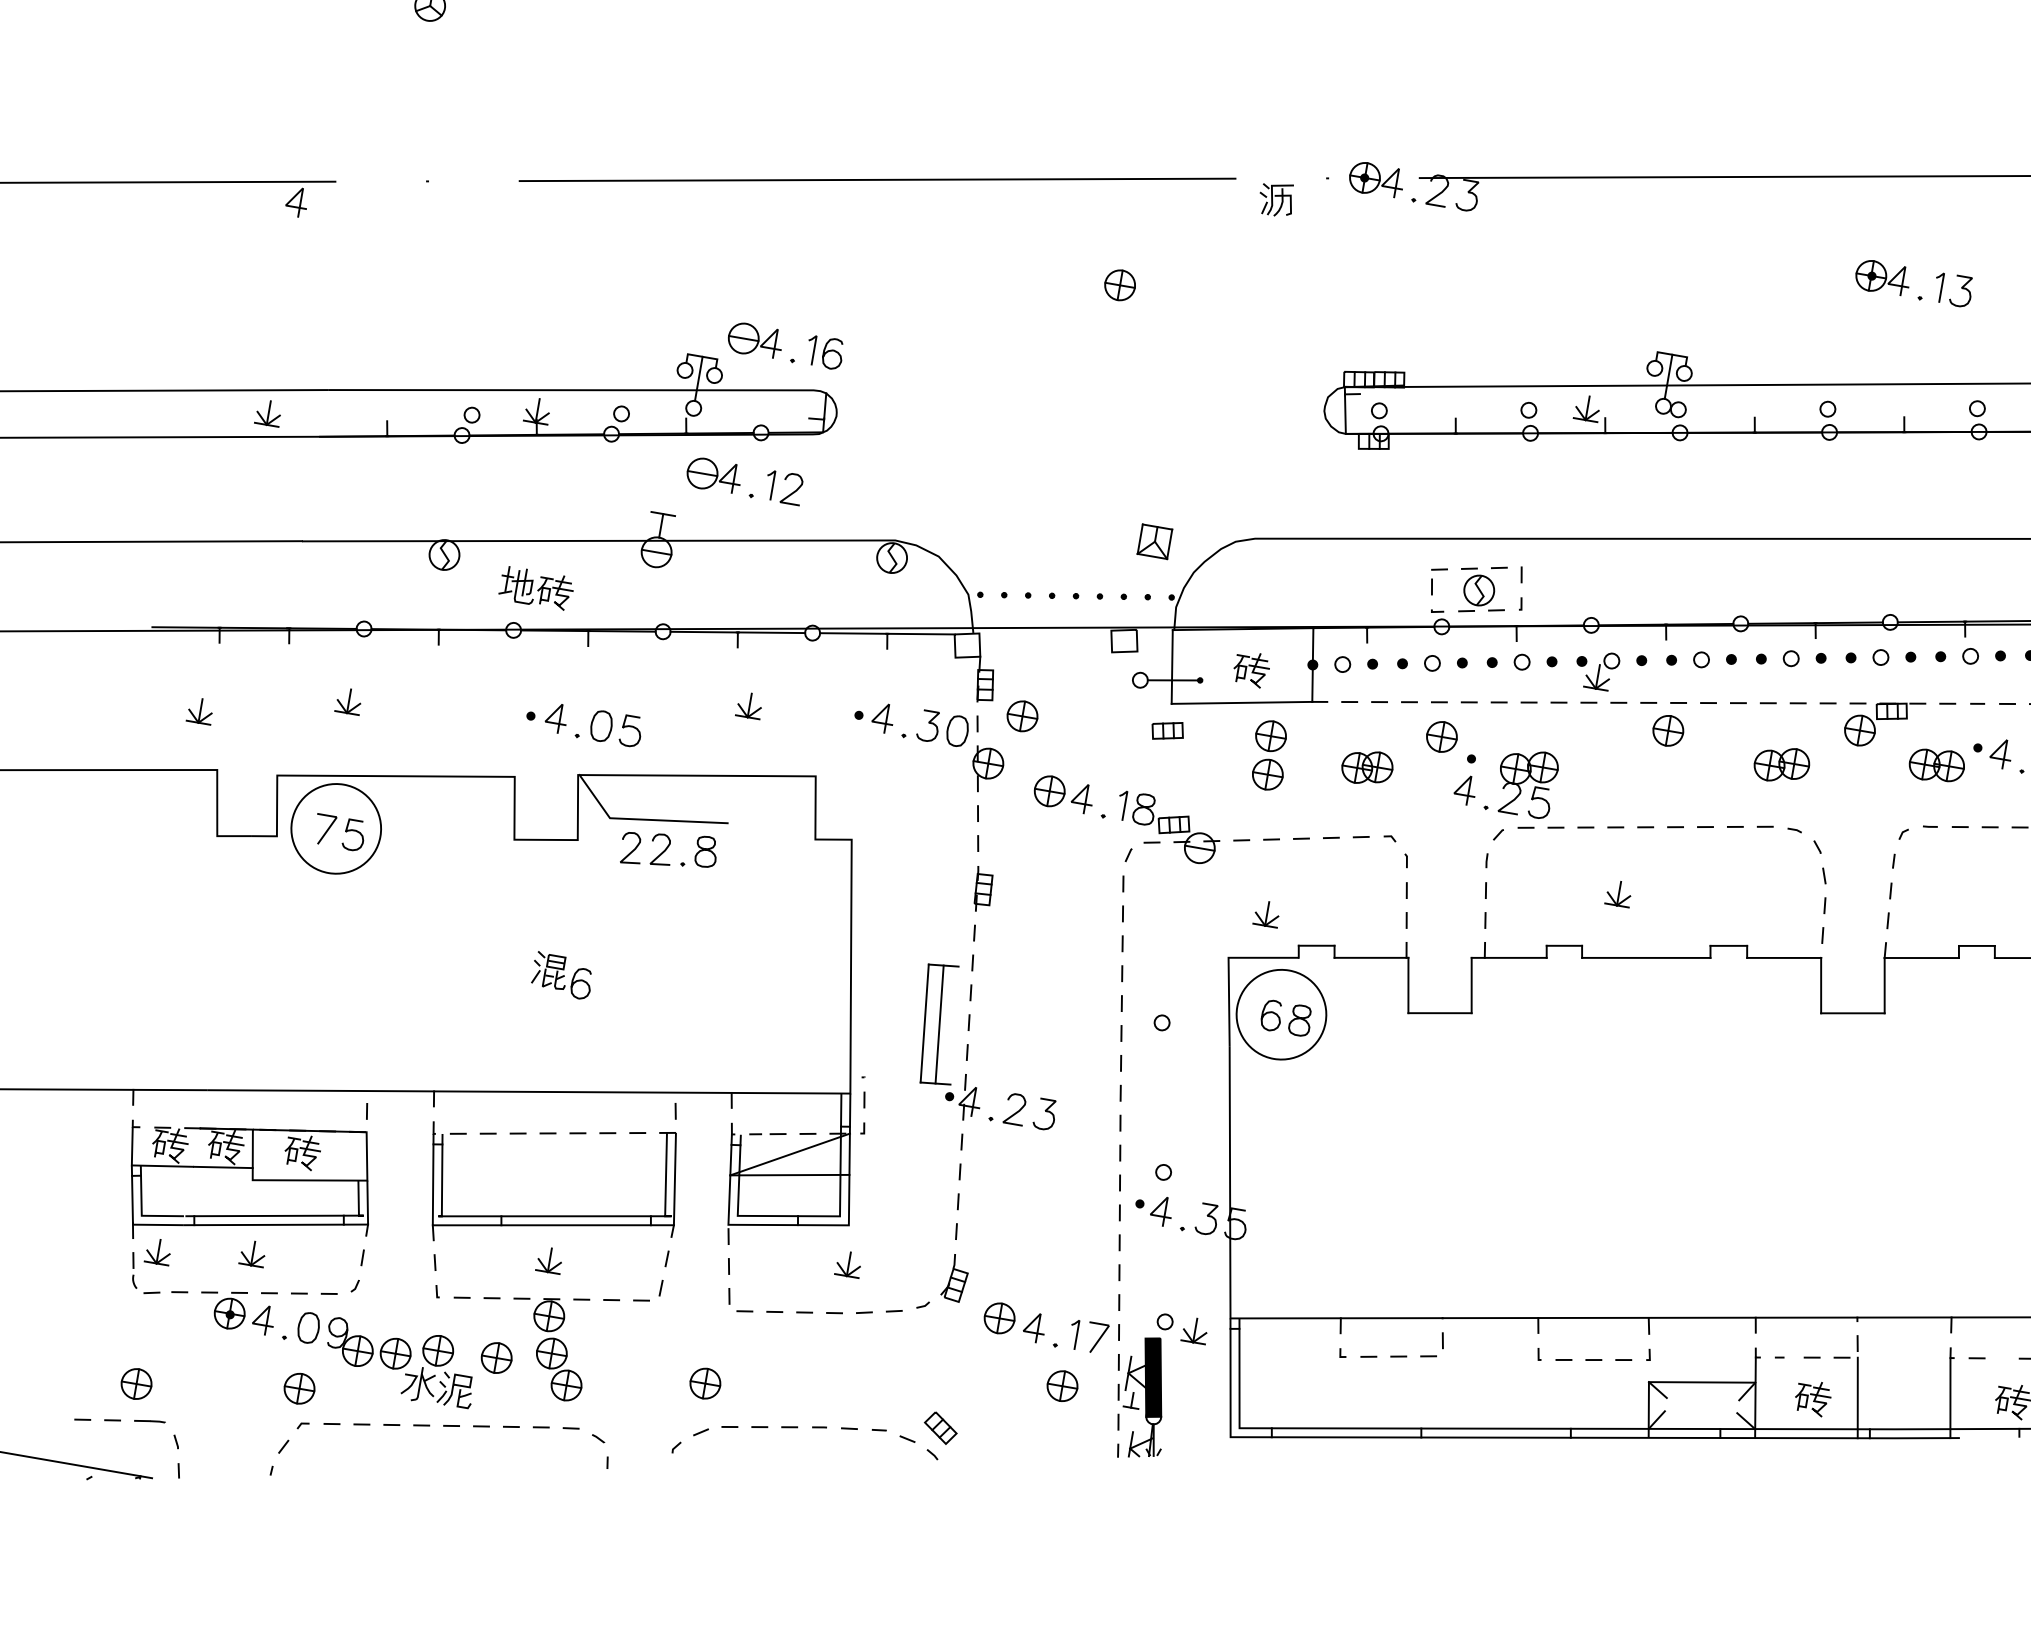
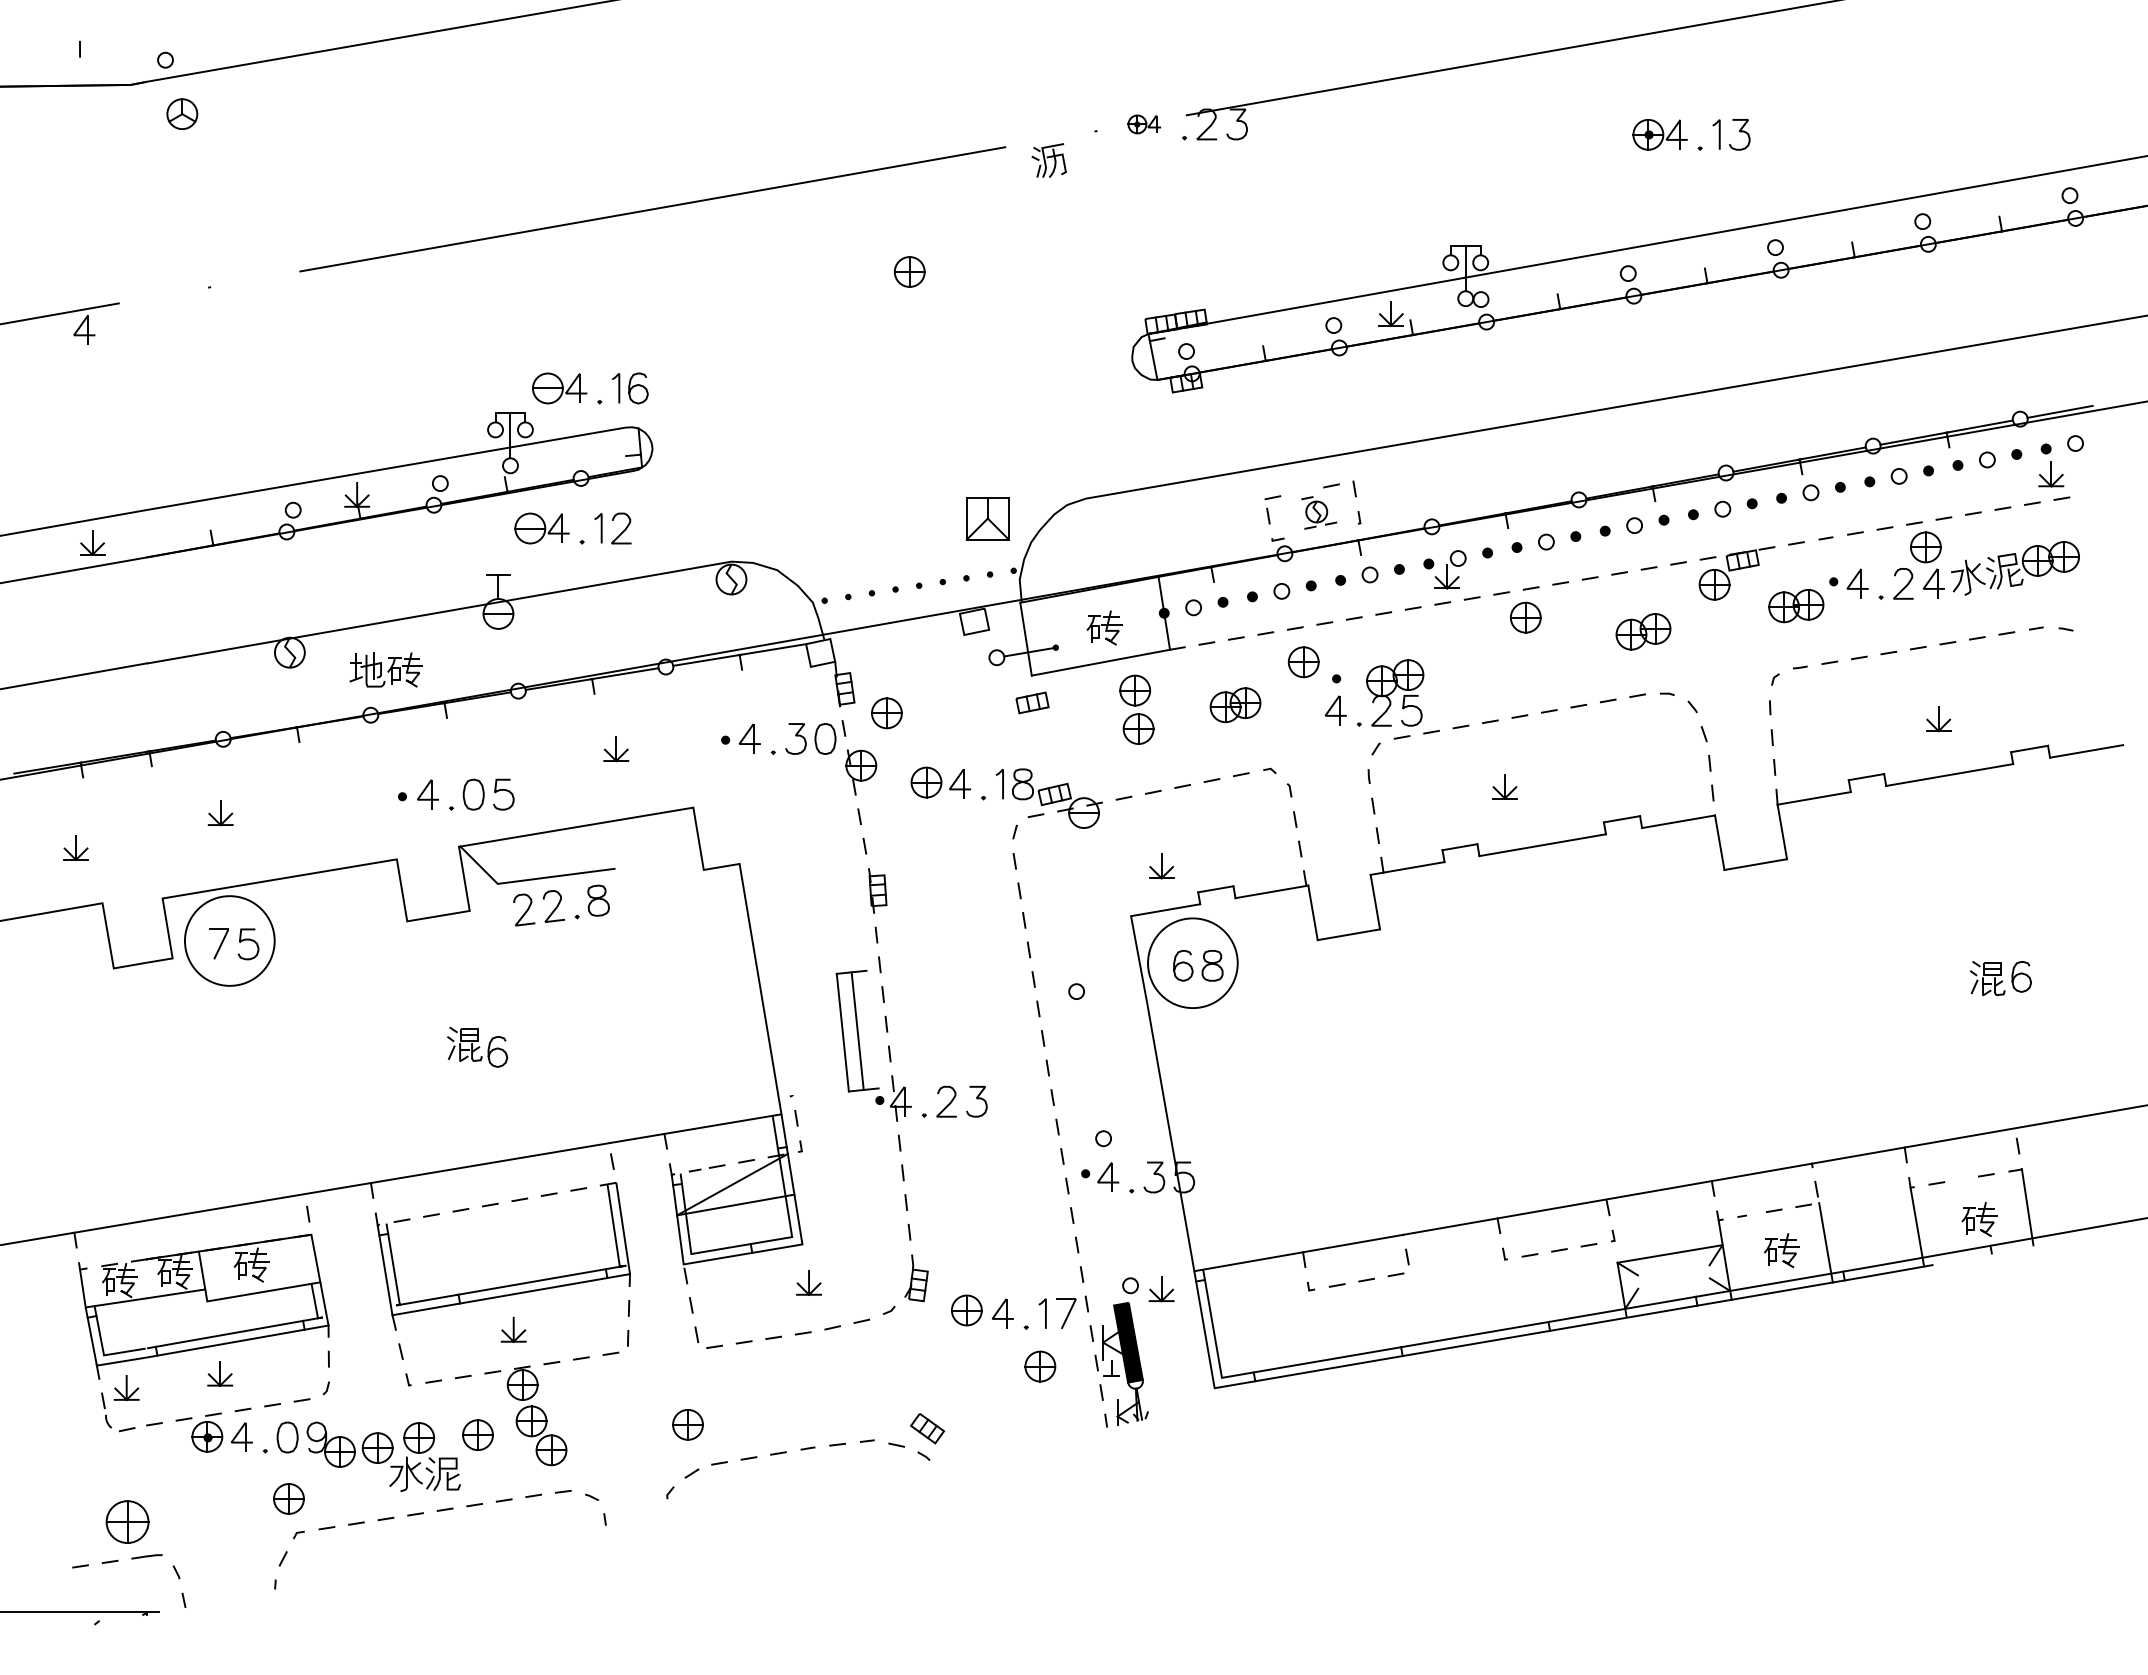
part: (1376, 179) -> (1144, 124), size x0.6
part: (1154, 541) -> (987, 518), size x1.4
part: (1482, 592) -> (1319, 512), size x0.7
part: (136, 1383) -> (127, 1521), size x1.4

